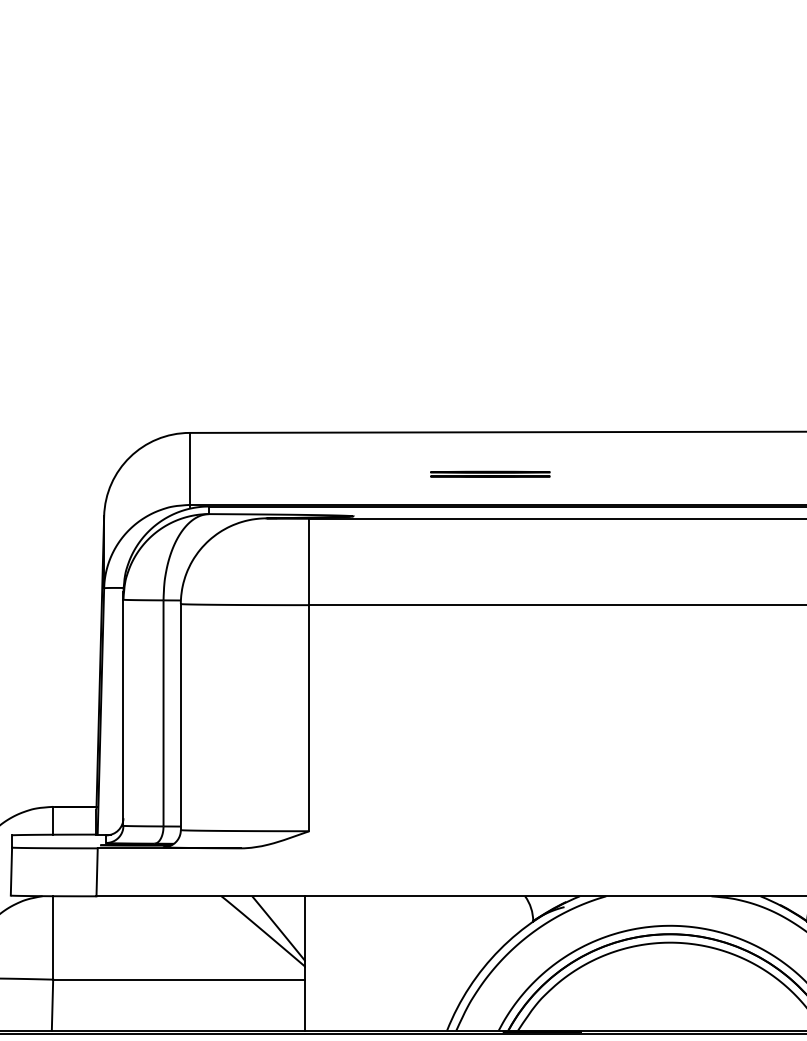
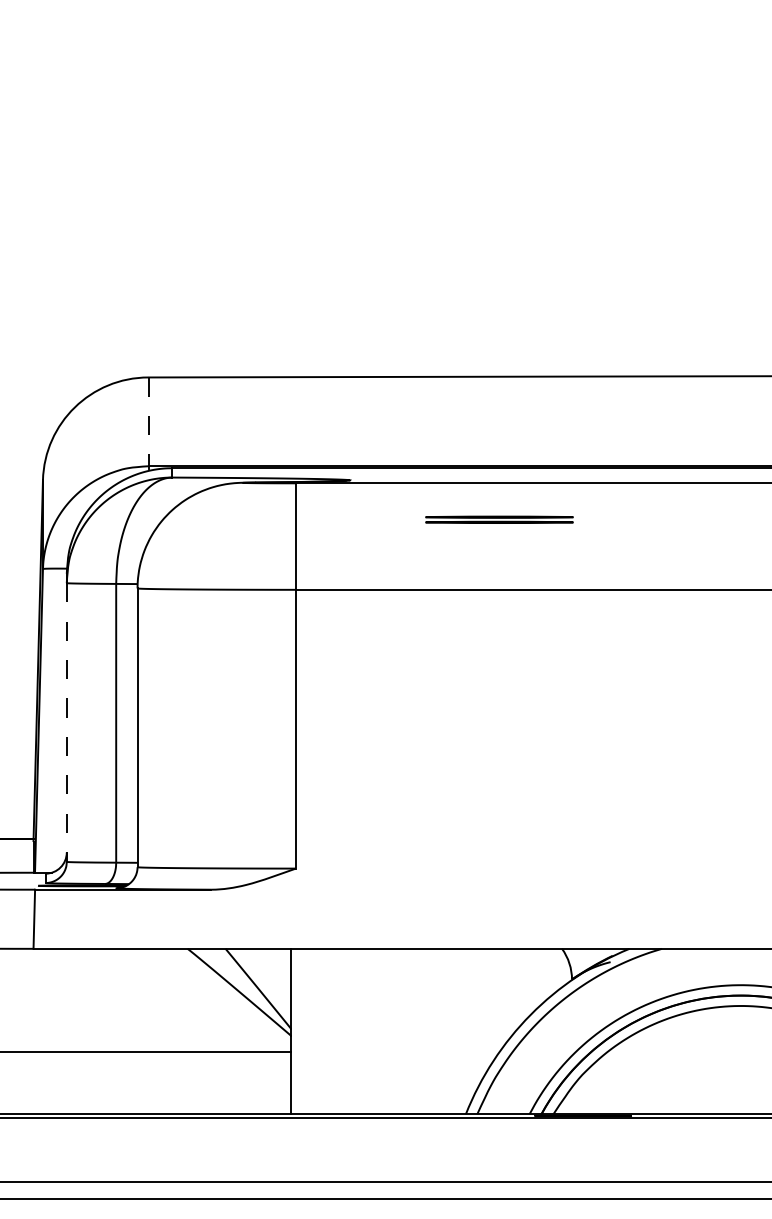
line: (189, 468) -> (148, 421), solid -> dashed
part: (490, 473) -> (499, 518), moved
line: (123, 713) -> (66, 723), solid -> dashed

